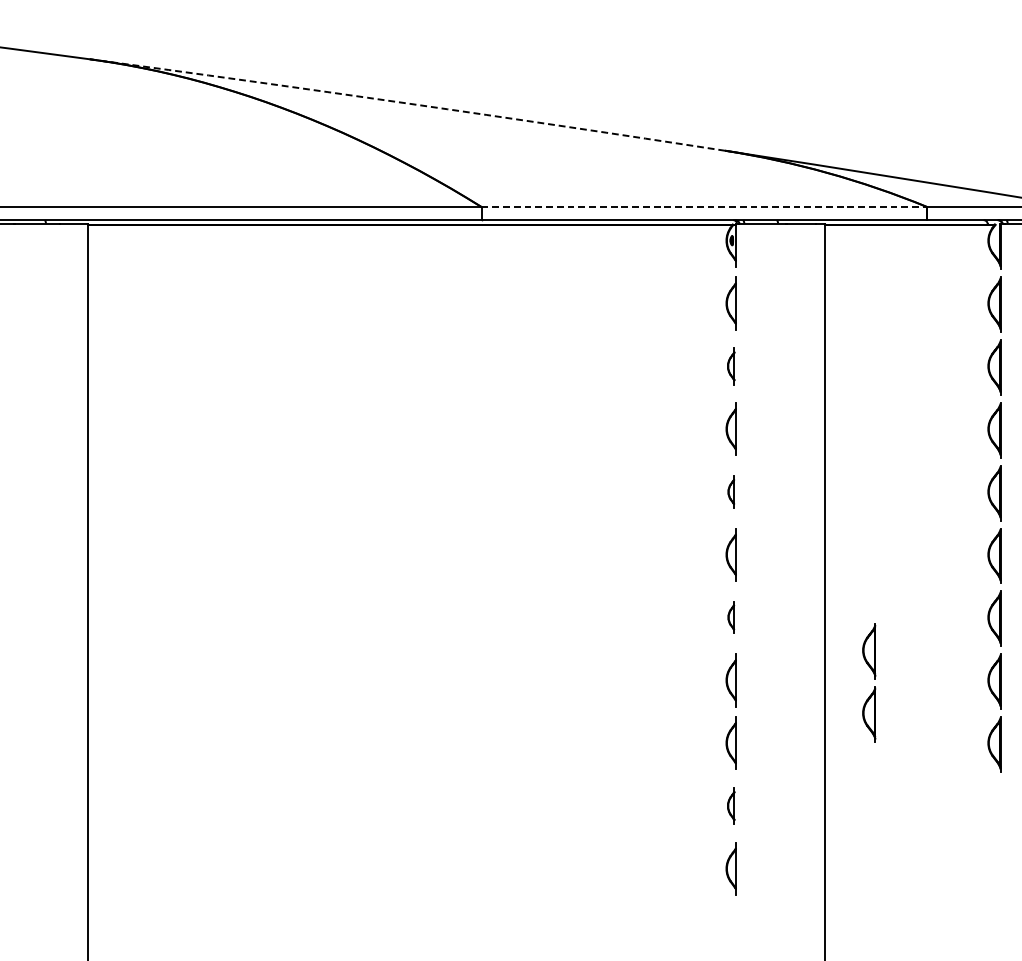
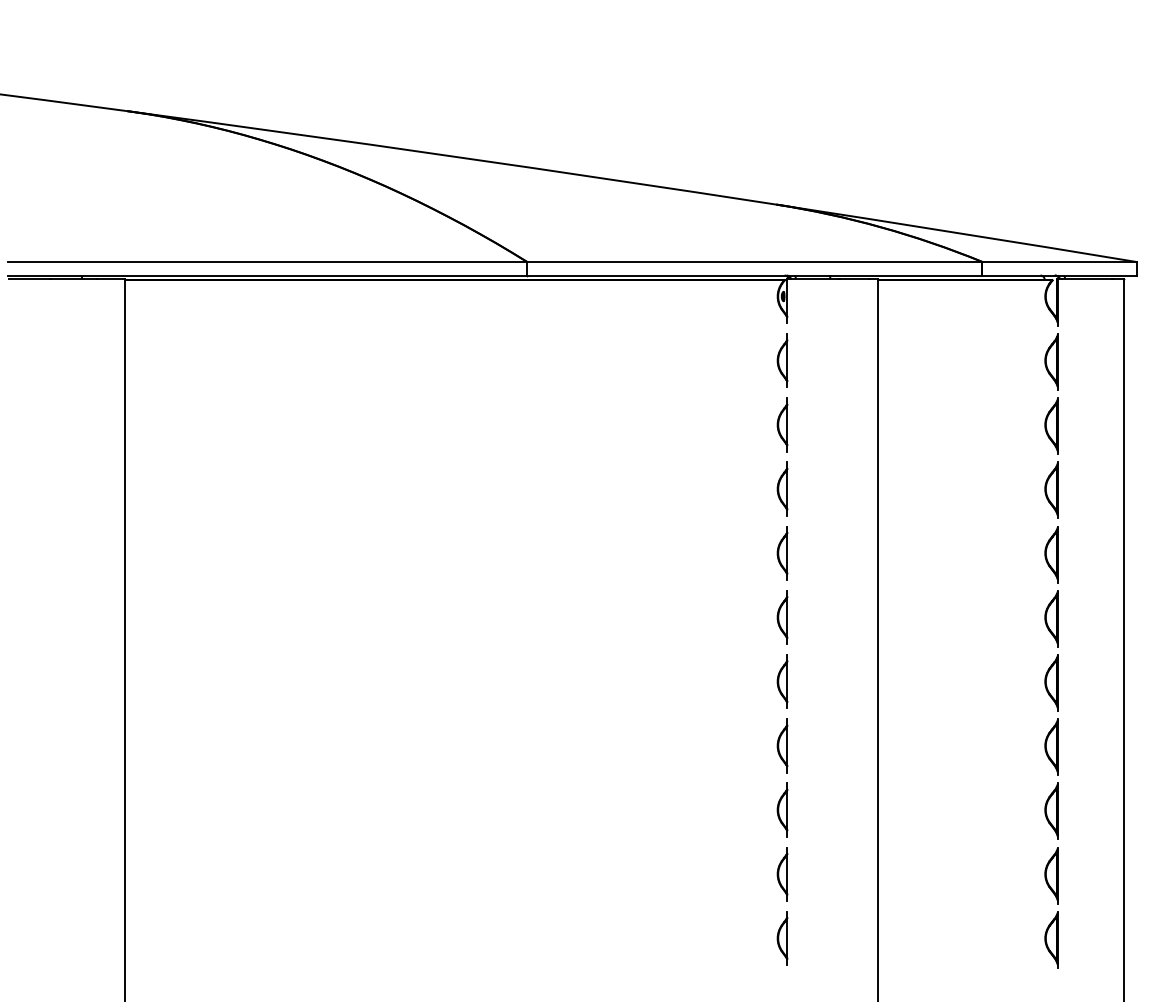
arc: (407, 103) -> (451, 156), dashed -> solid
line: (703, 207) -> (754, 262), dashed -> solid
part: (731, 365) -> (782, 424), size x1.43
part: (731, 492) -> (782, 553), size x1.67
part: (731, 617) -> (782, 681), size x1.67
part: (875, 680) -> (1057, 904), moved
part: (731, 806) -> (782, 874), size x1.43

